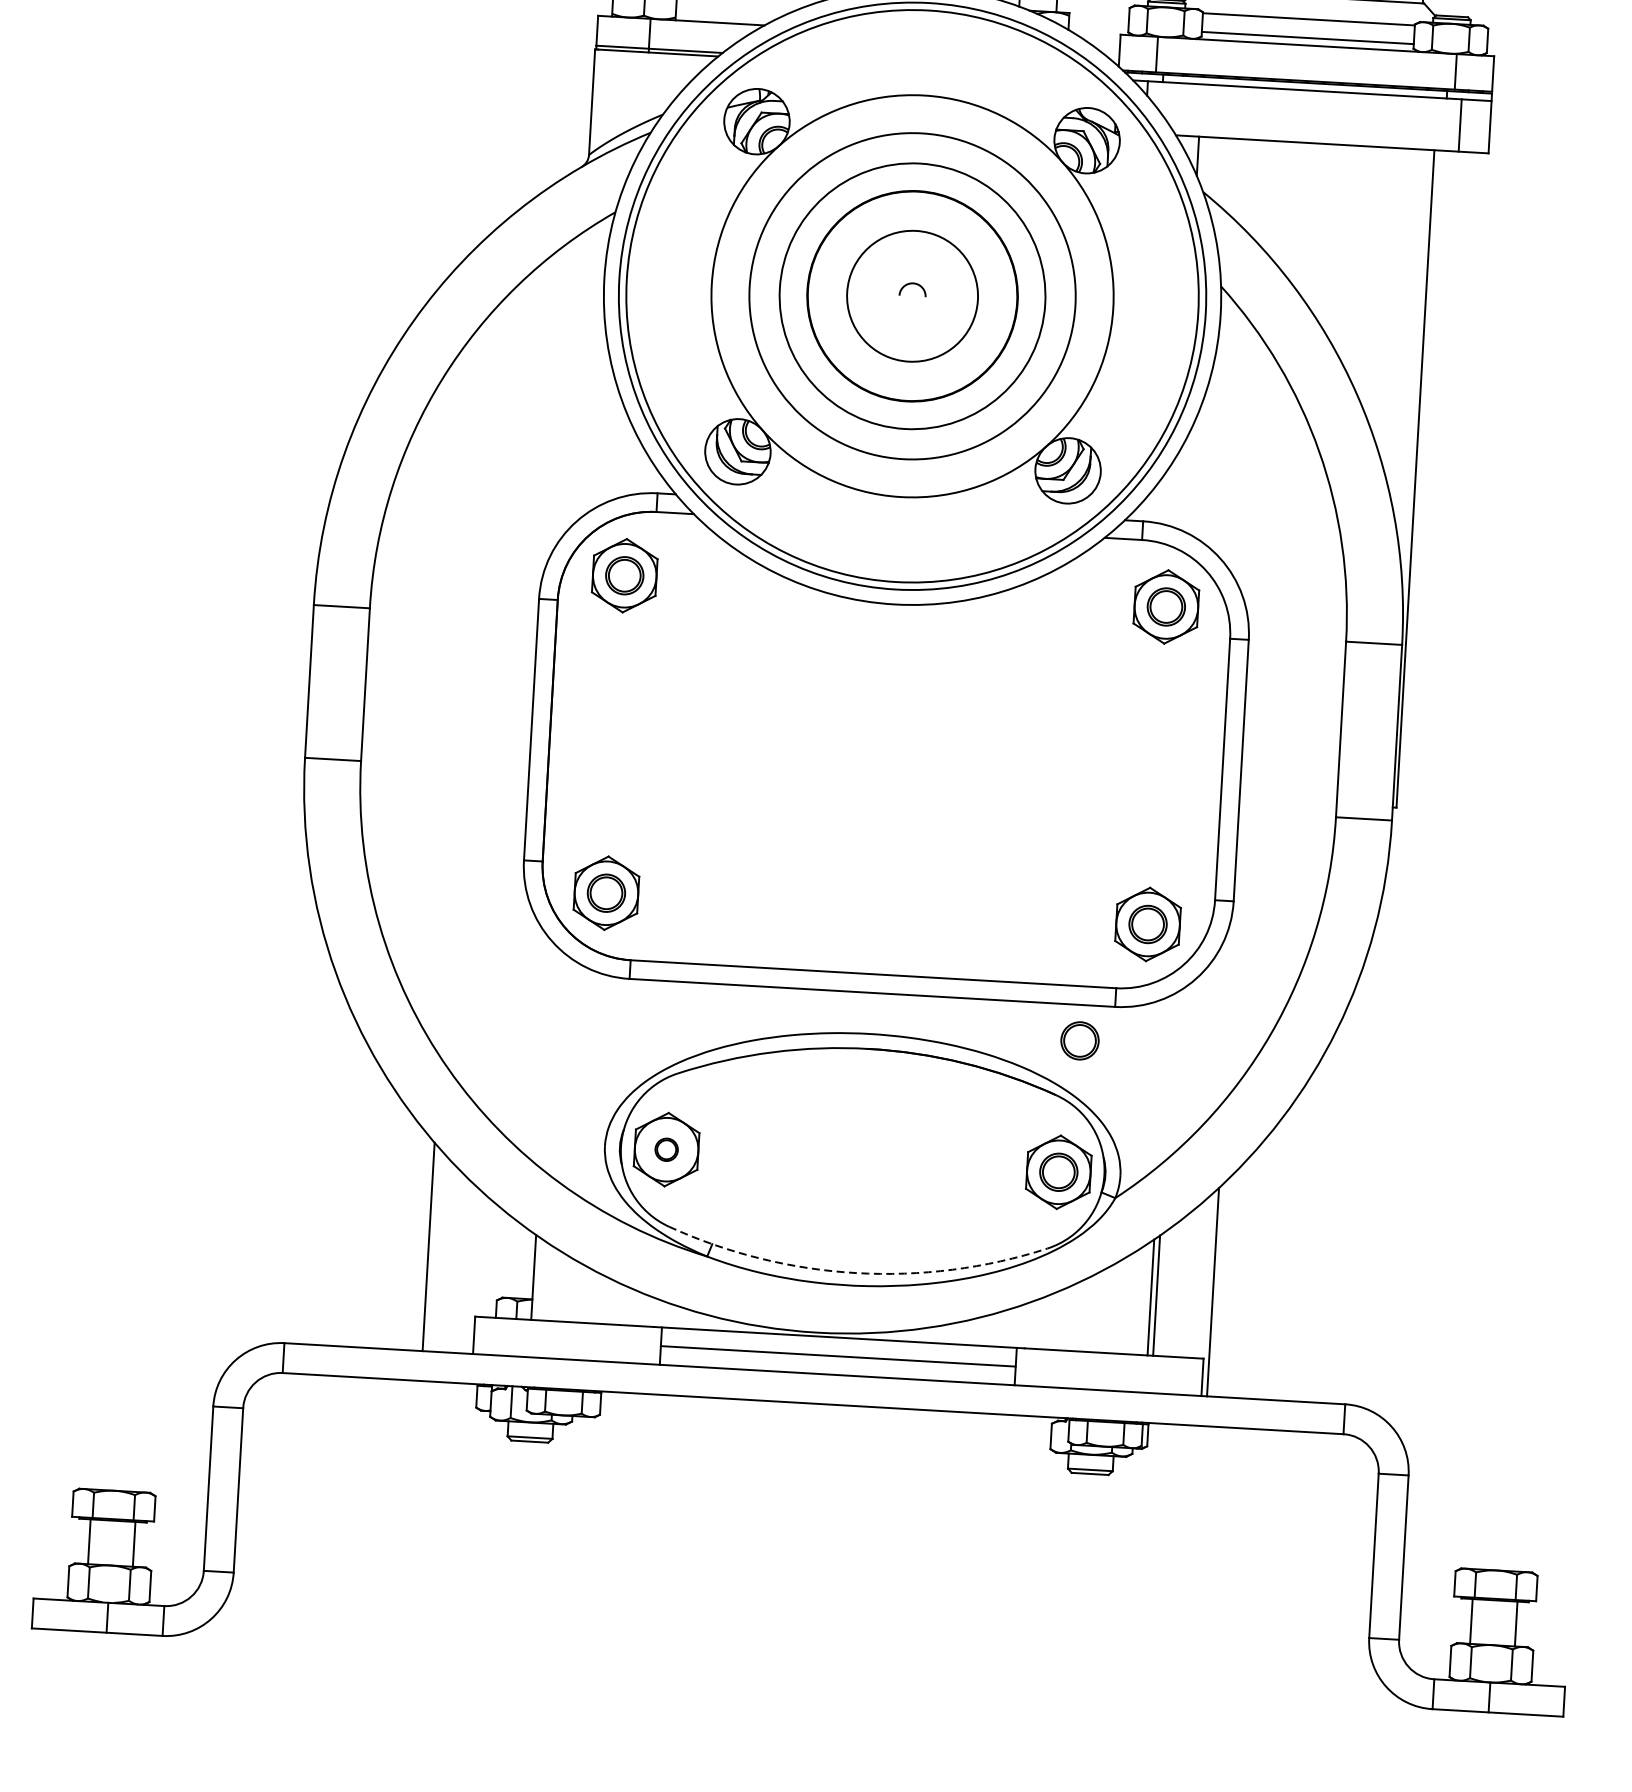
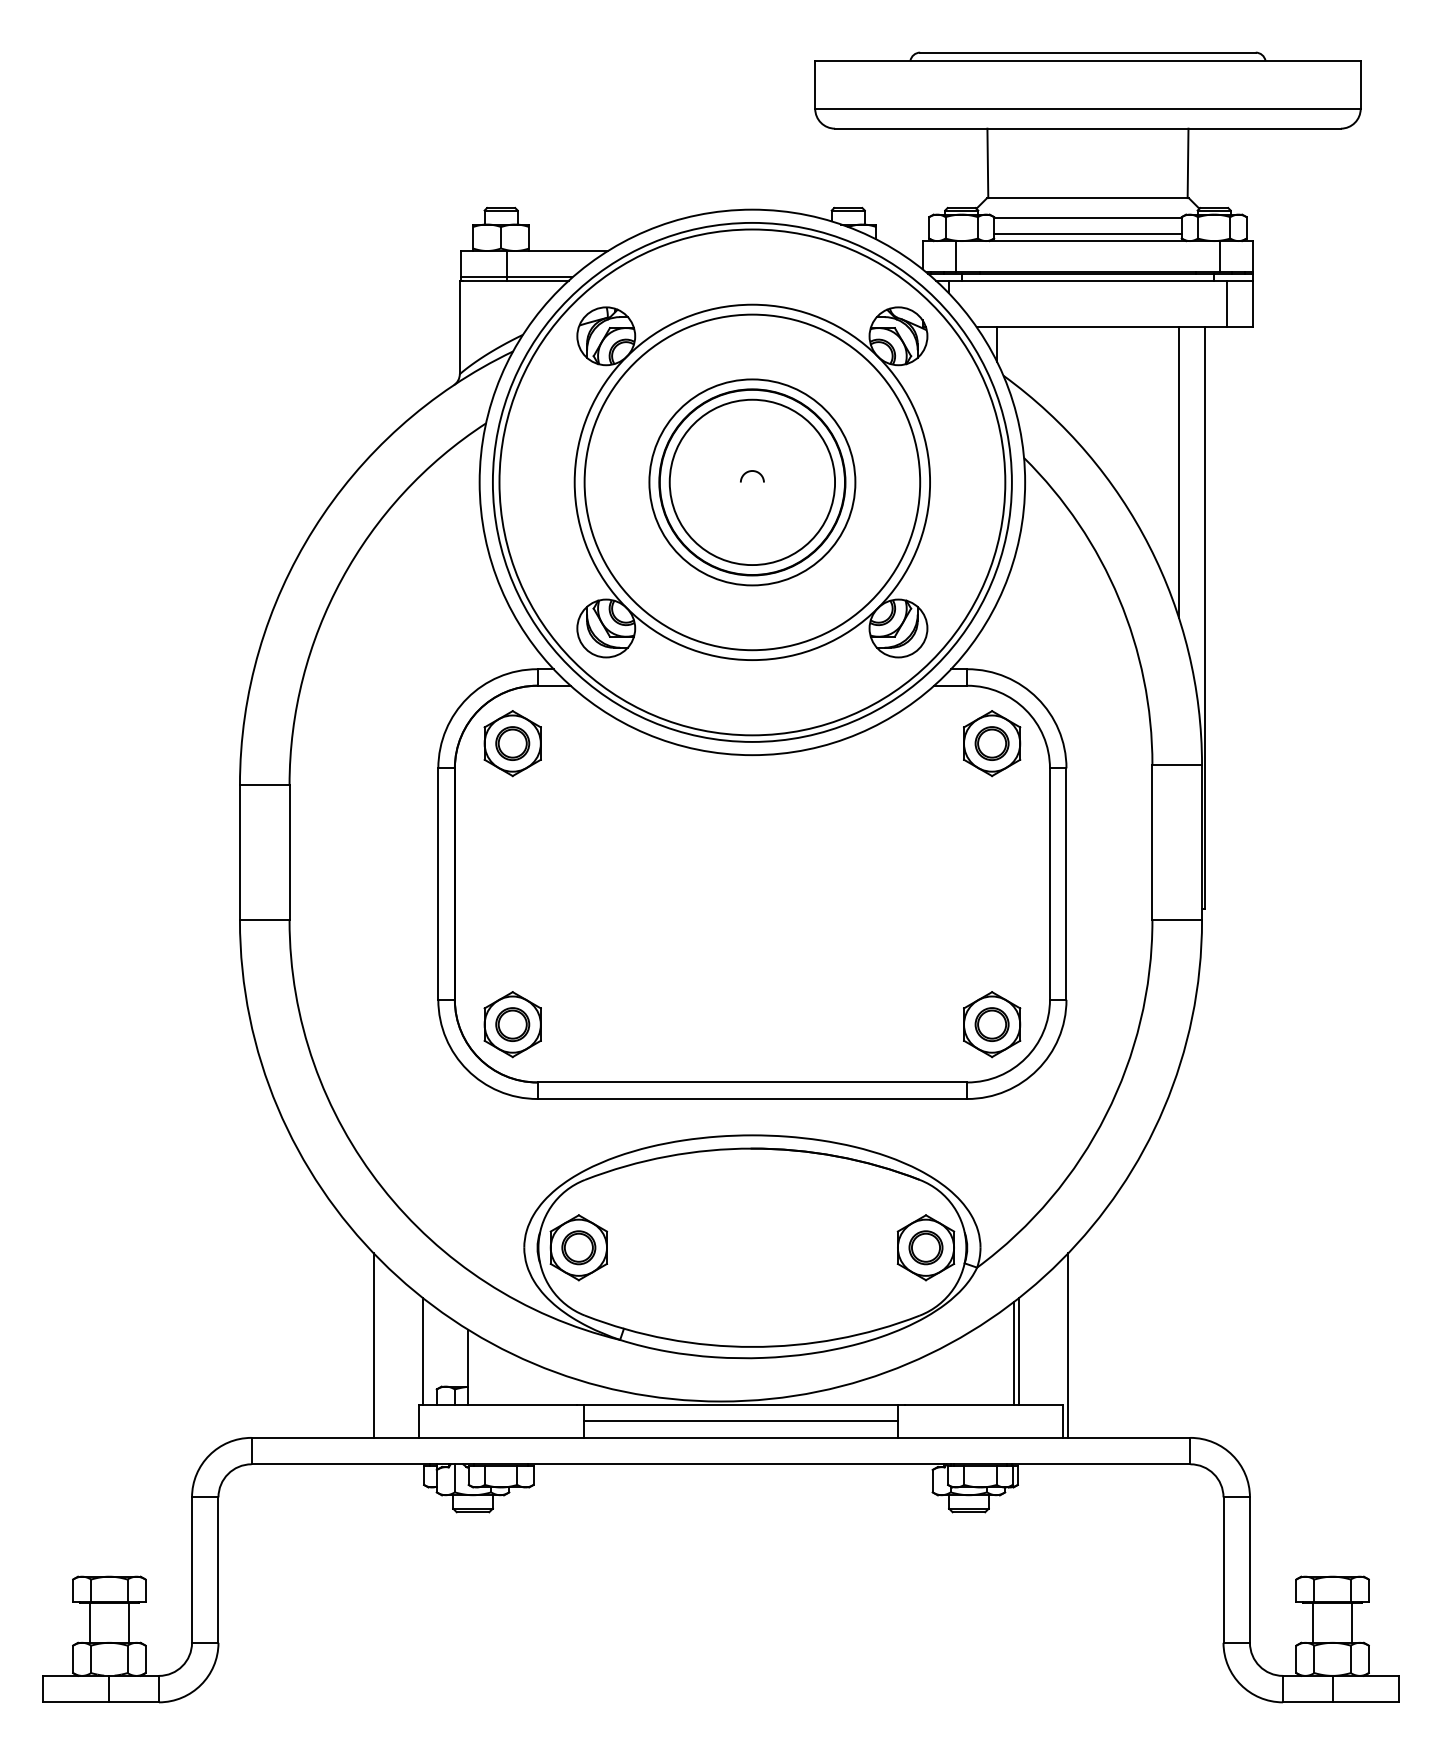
circle: (912, 296) -> (752, 482), size x0.71
circle: (912, 296) -> (752, 482), size x1.43
circle: (912, 296) -> (752, 482), size x1.43
line: (1394, 312) -> (1178, 472), added
part: (1079, 1040) -> (937, 1130), removed
part: (666, 1149) -> (578, 1247), size x1.67
line: (484, 1256) -> (423, 1351), added
arc: (856, 1272) -> (752, 1346), dashed -> solid

